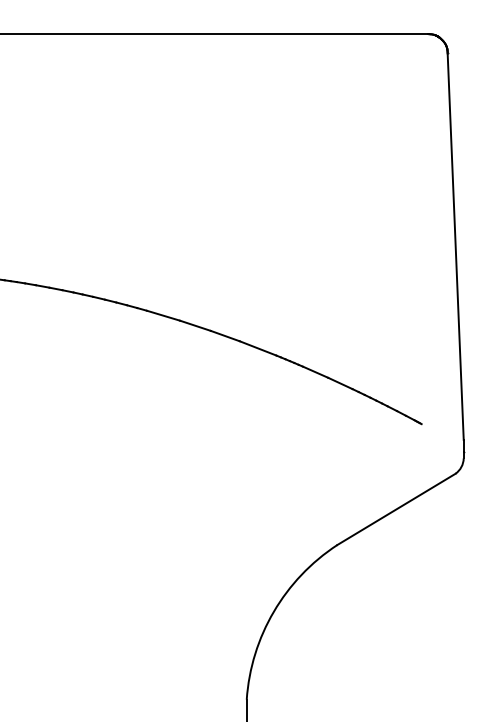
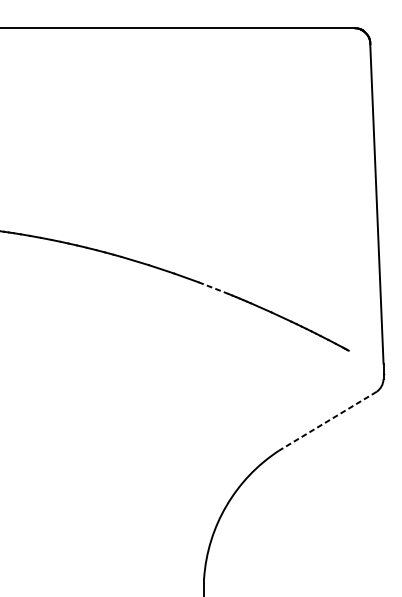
line: (258, 348) -> (213, 288), solid -> dashed
line: (396, 509) -> (327, 421), solid -> dashed

